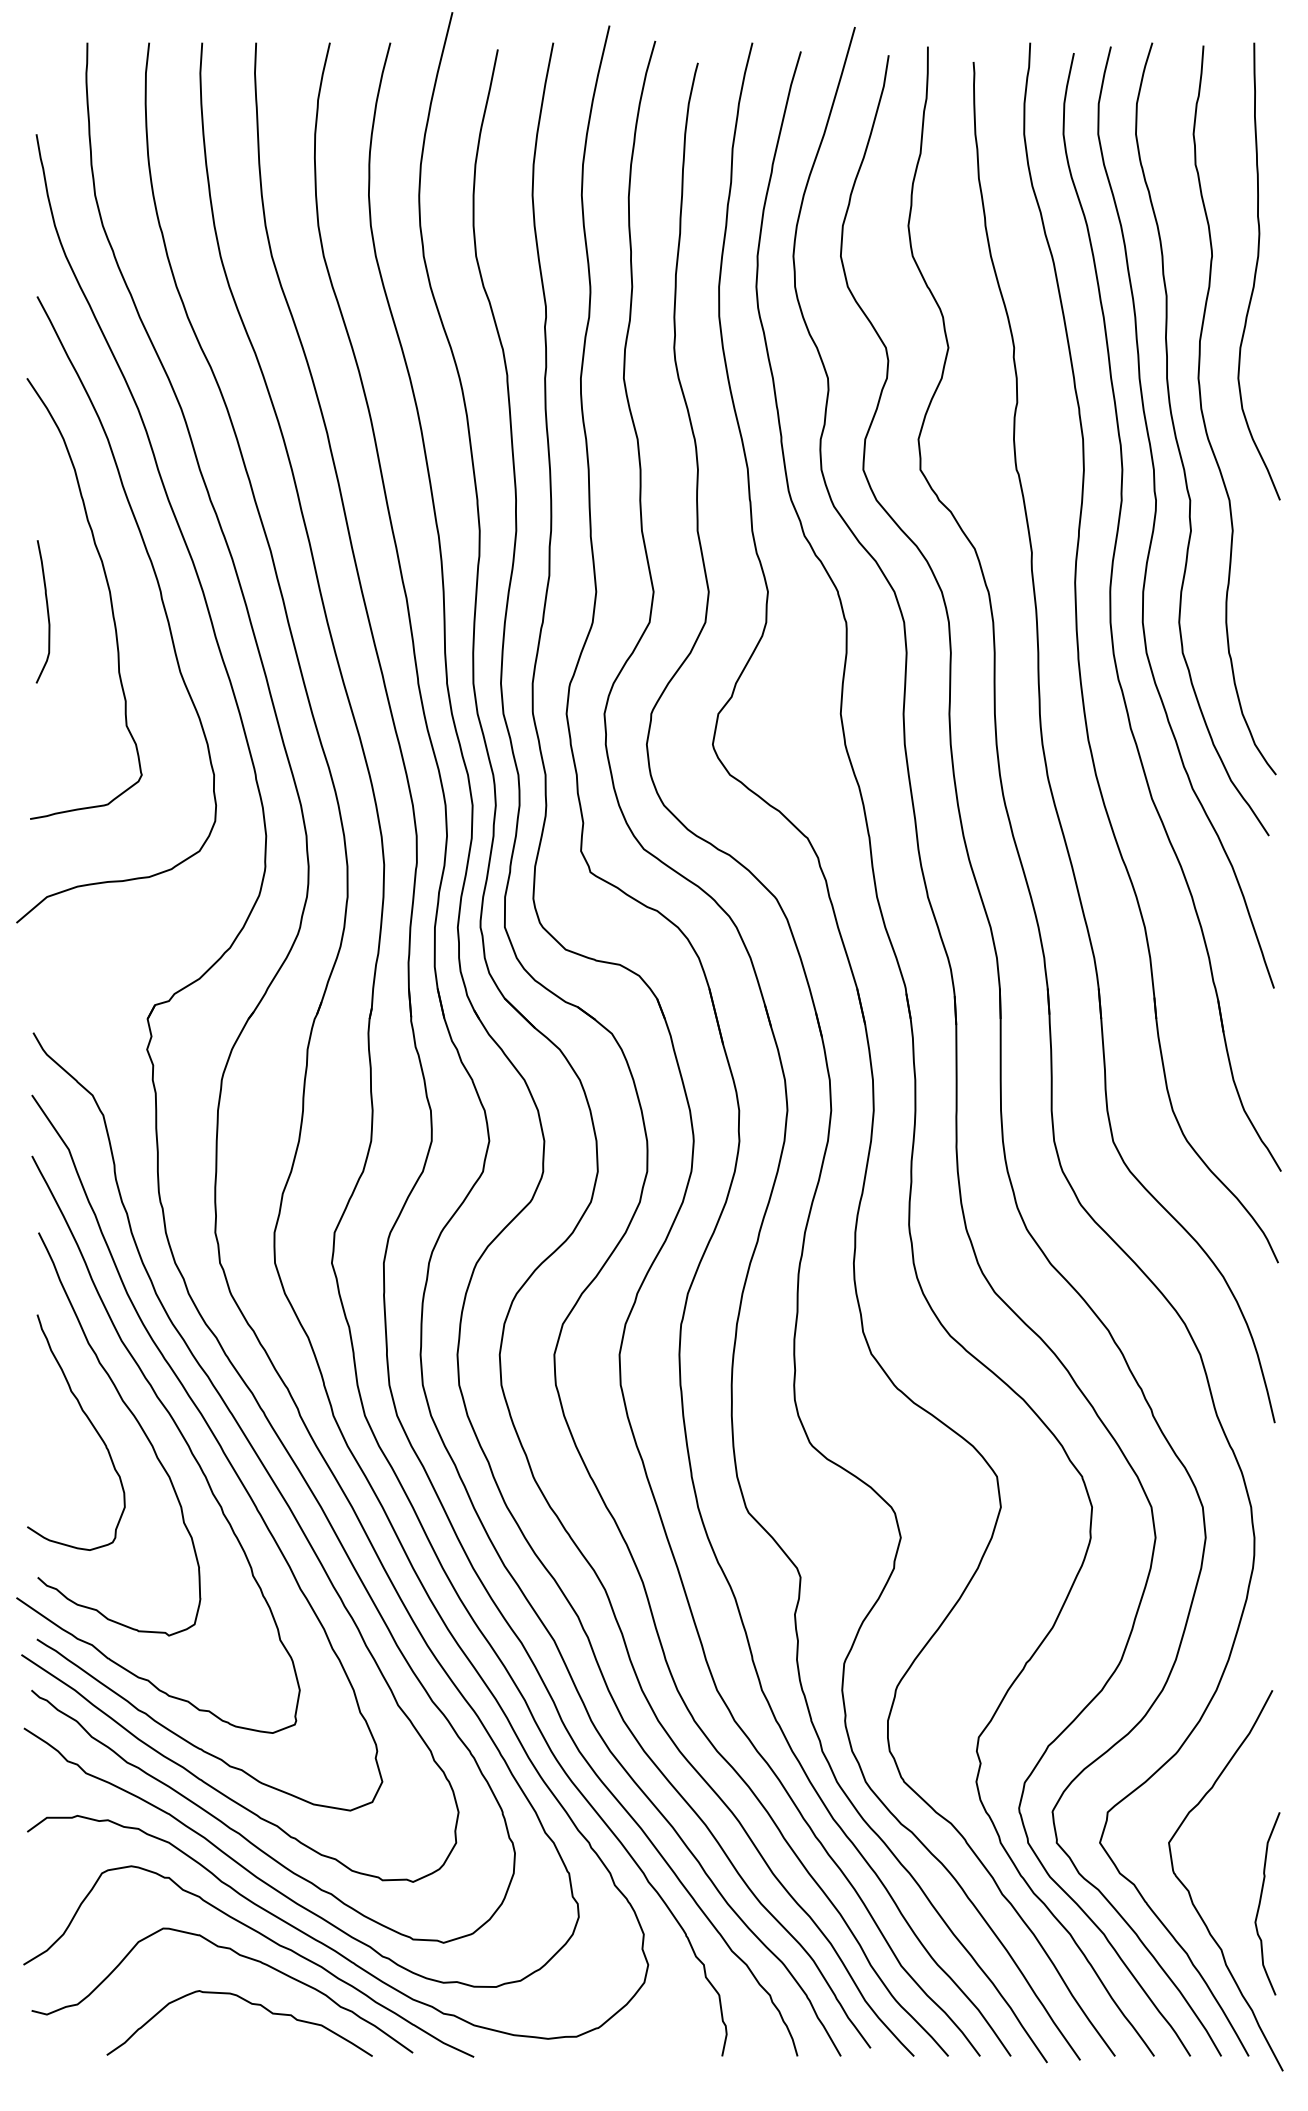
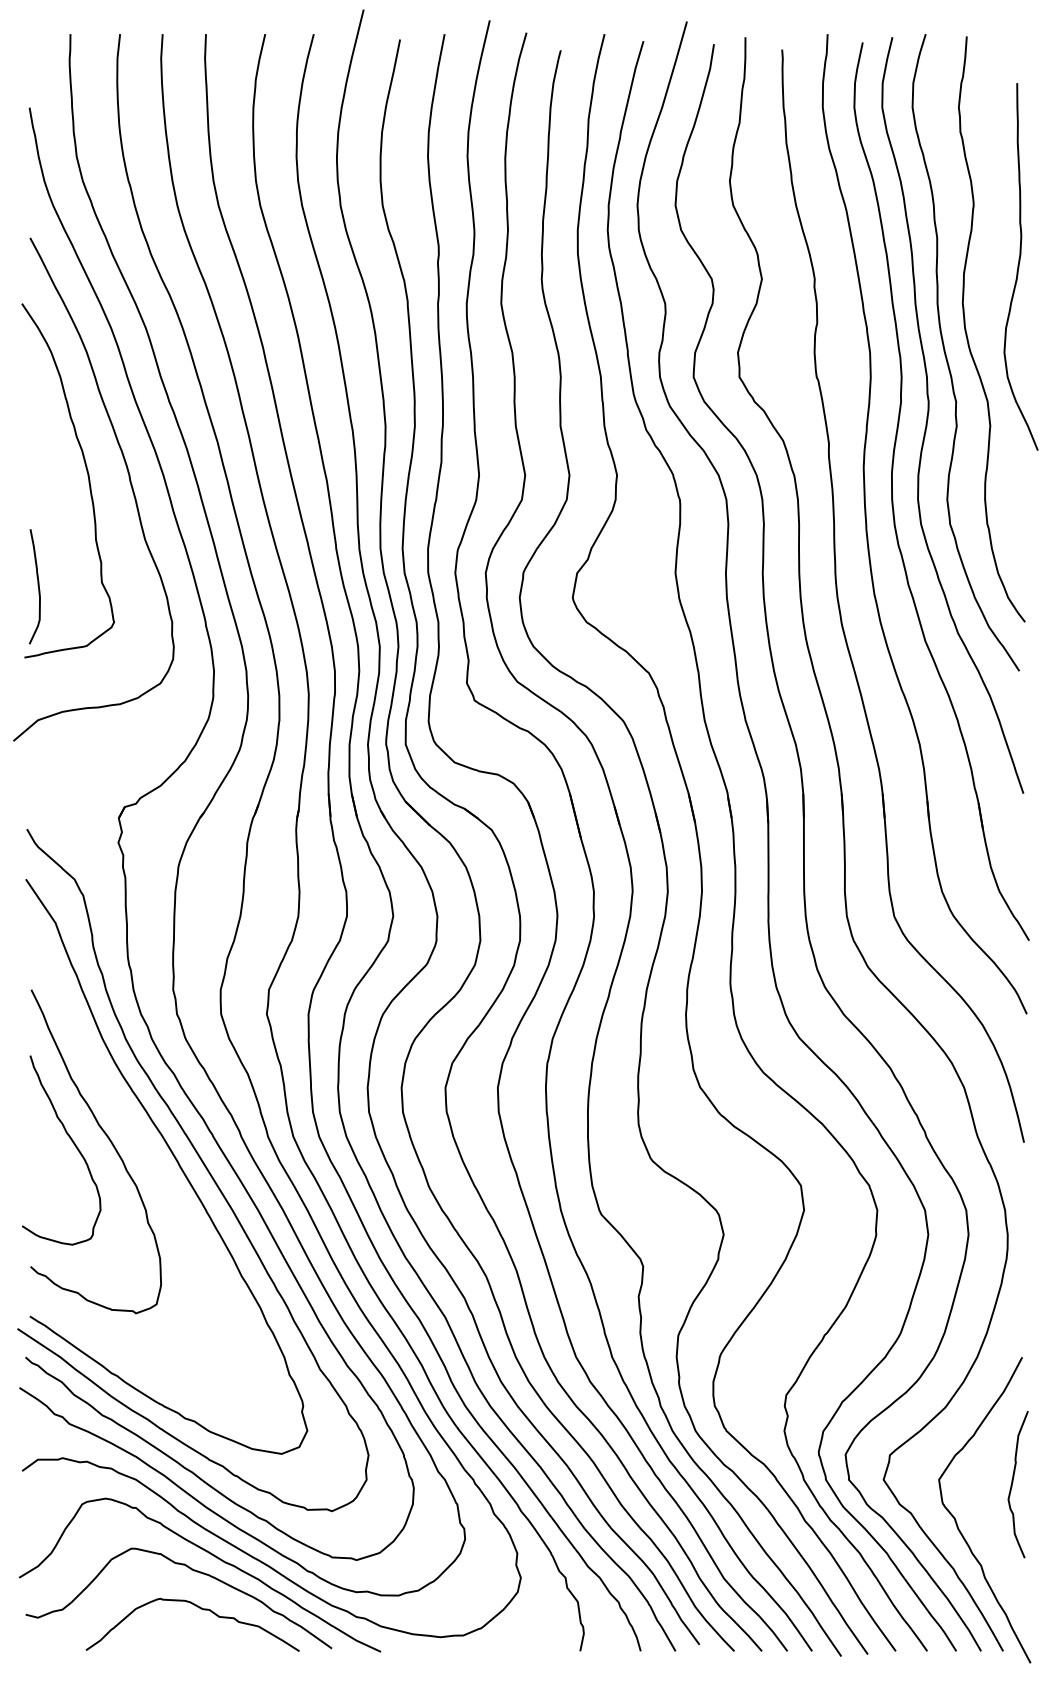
curve: (1256, 271) -> (1019, 266), moved
curve: (46, 609) -> (37, 584), moved
curve: (180, 1434) -> (145, 1151), removed
curve: (1261, 1900) -> (1013, 1481), moved

